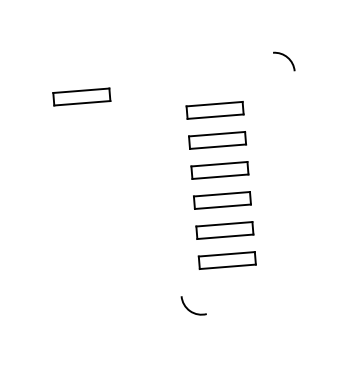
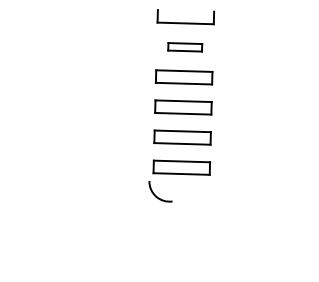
line: (214, 103) -> (185, 10), removed
part: (217, 140) -> (184, 47), size x0.6
curve: (191, 310) -> (157, 196), moved

